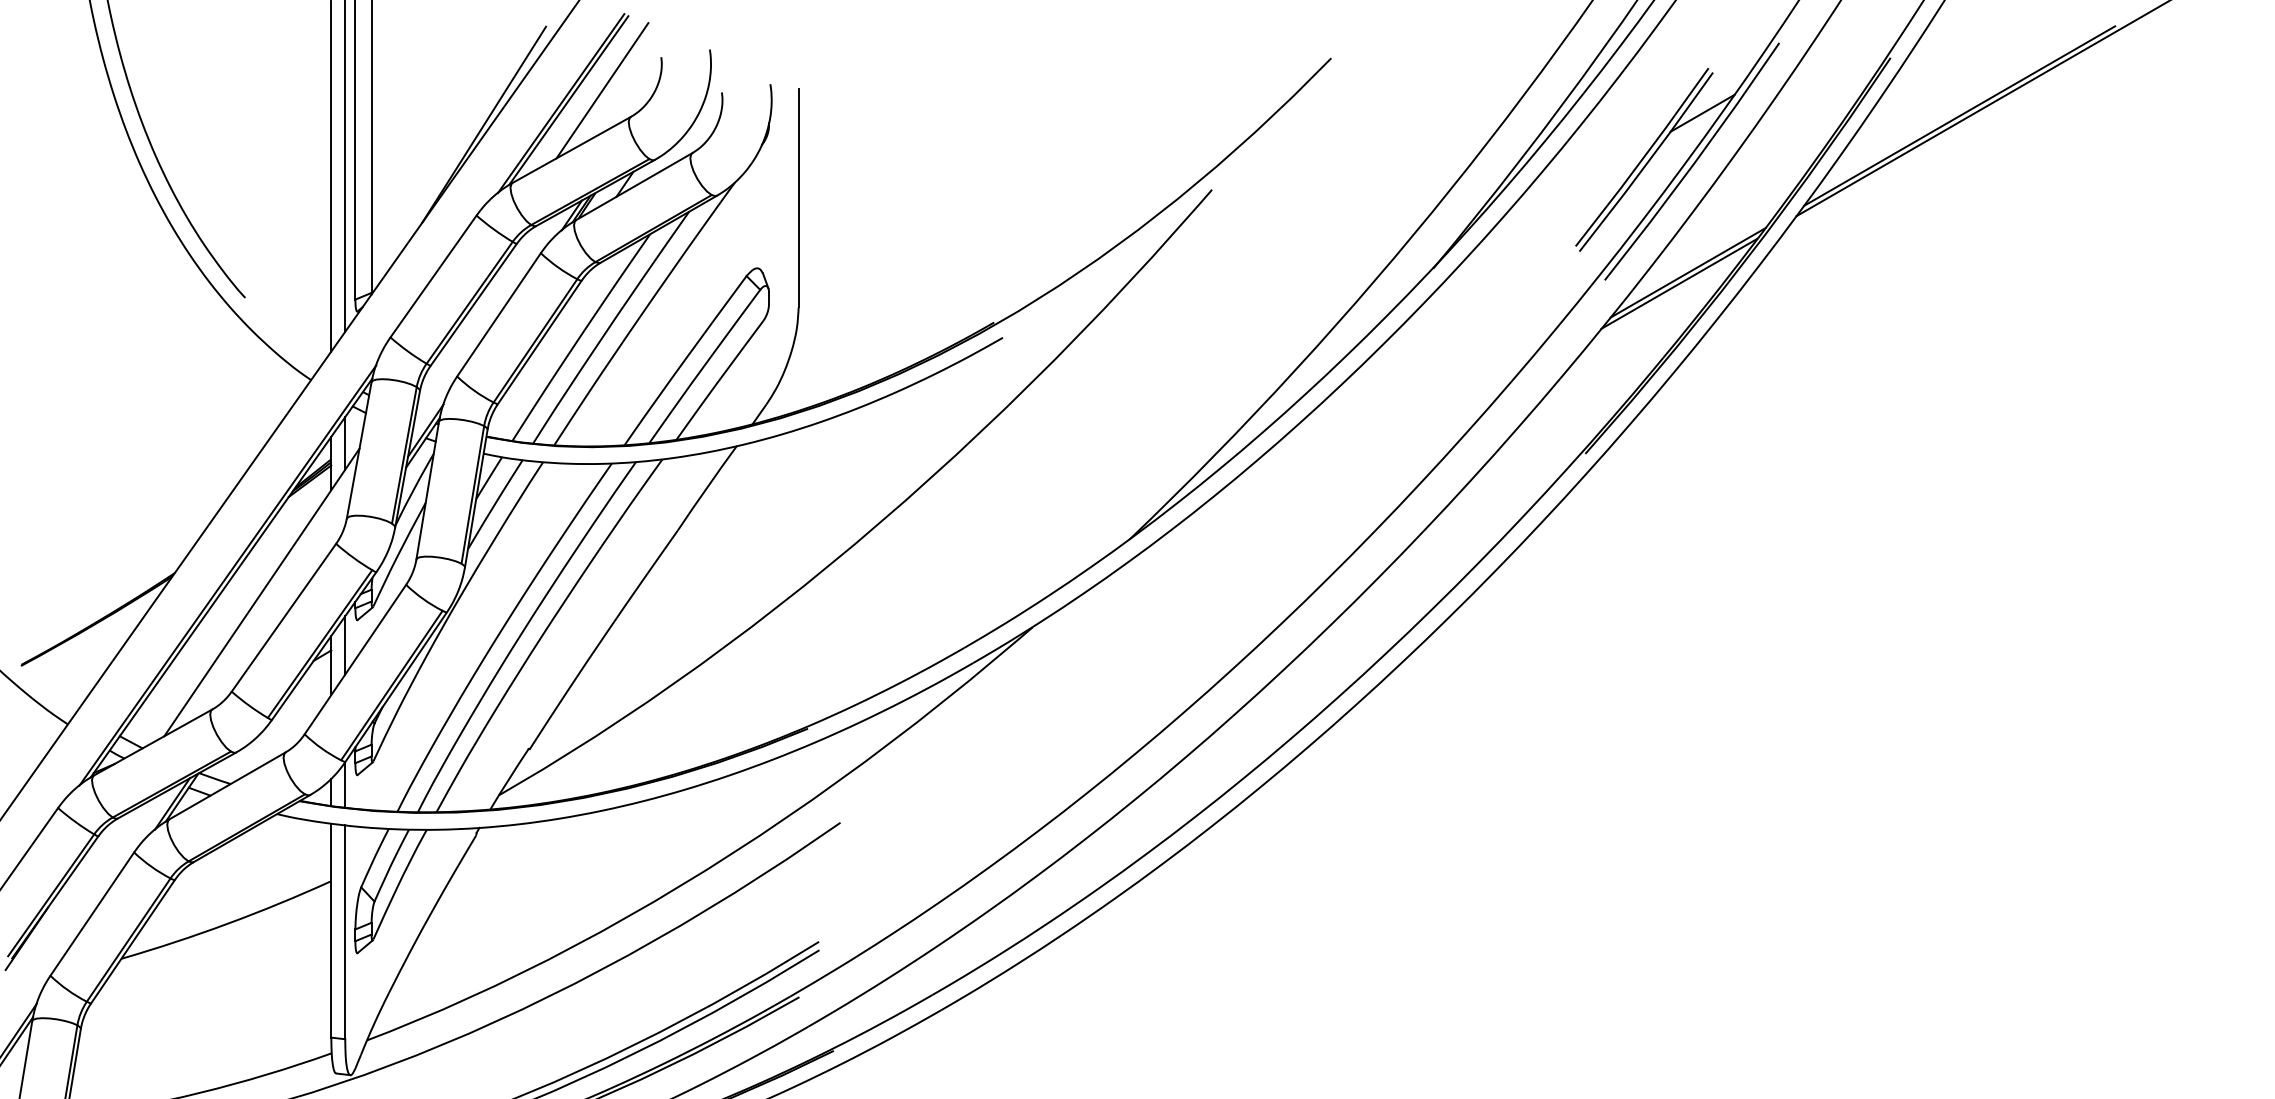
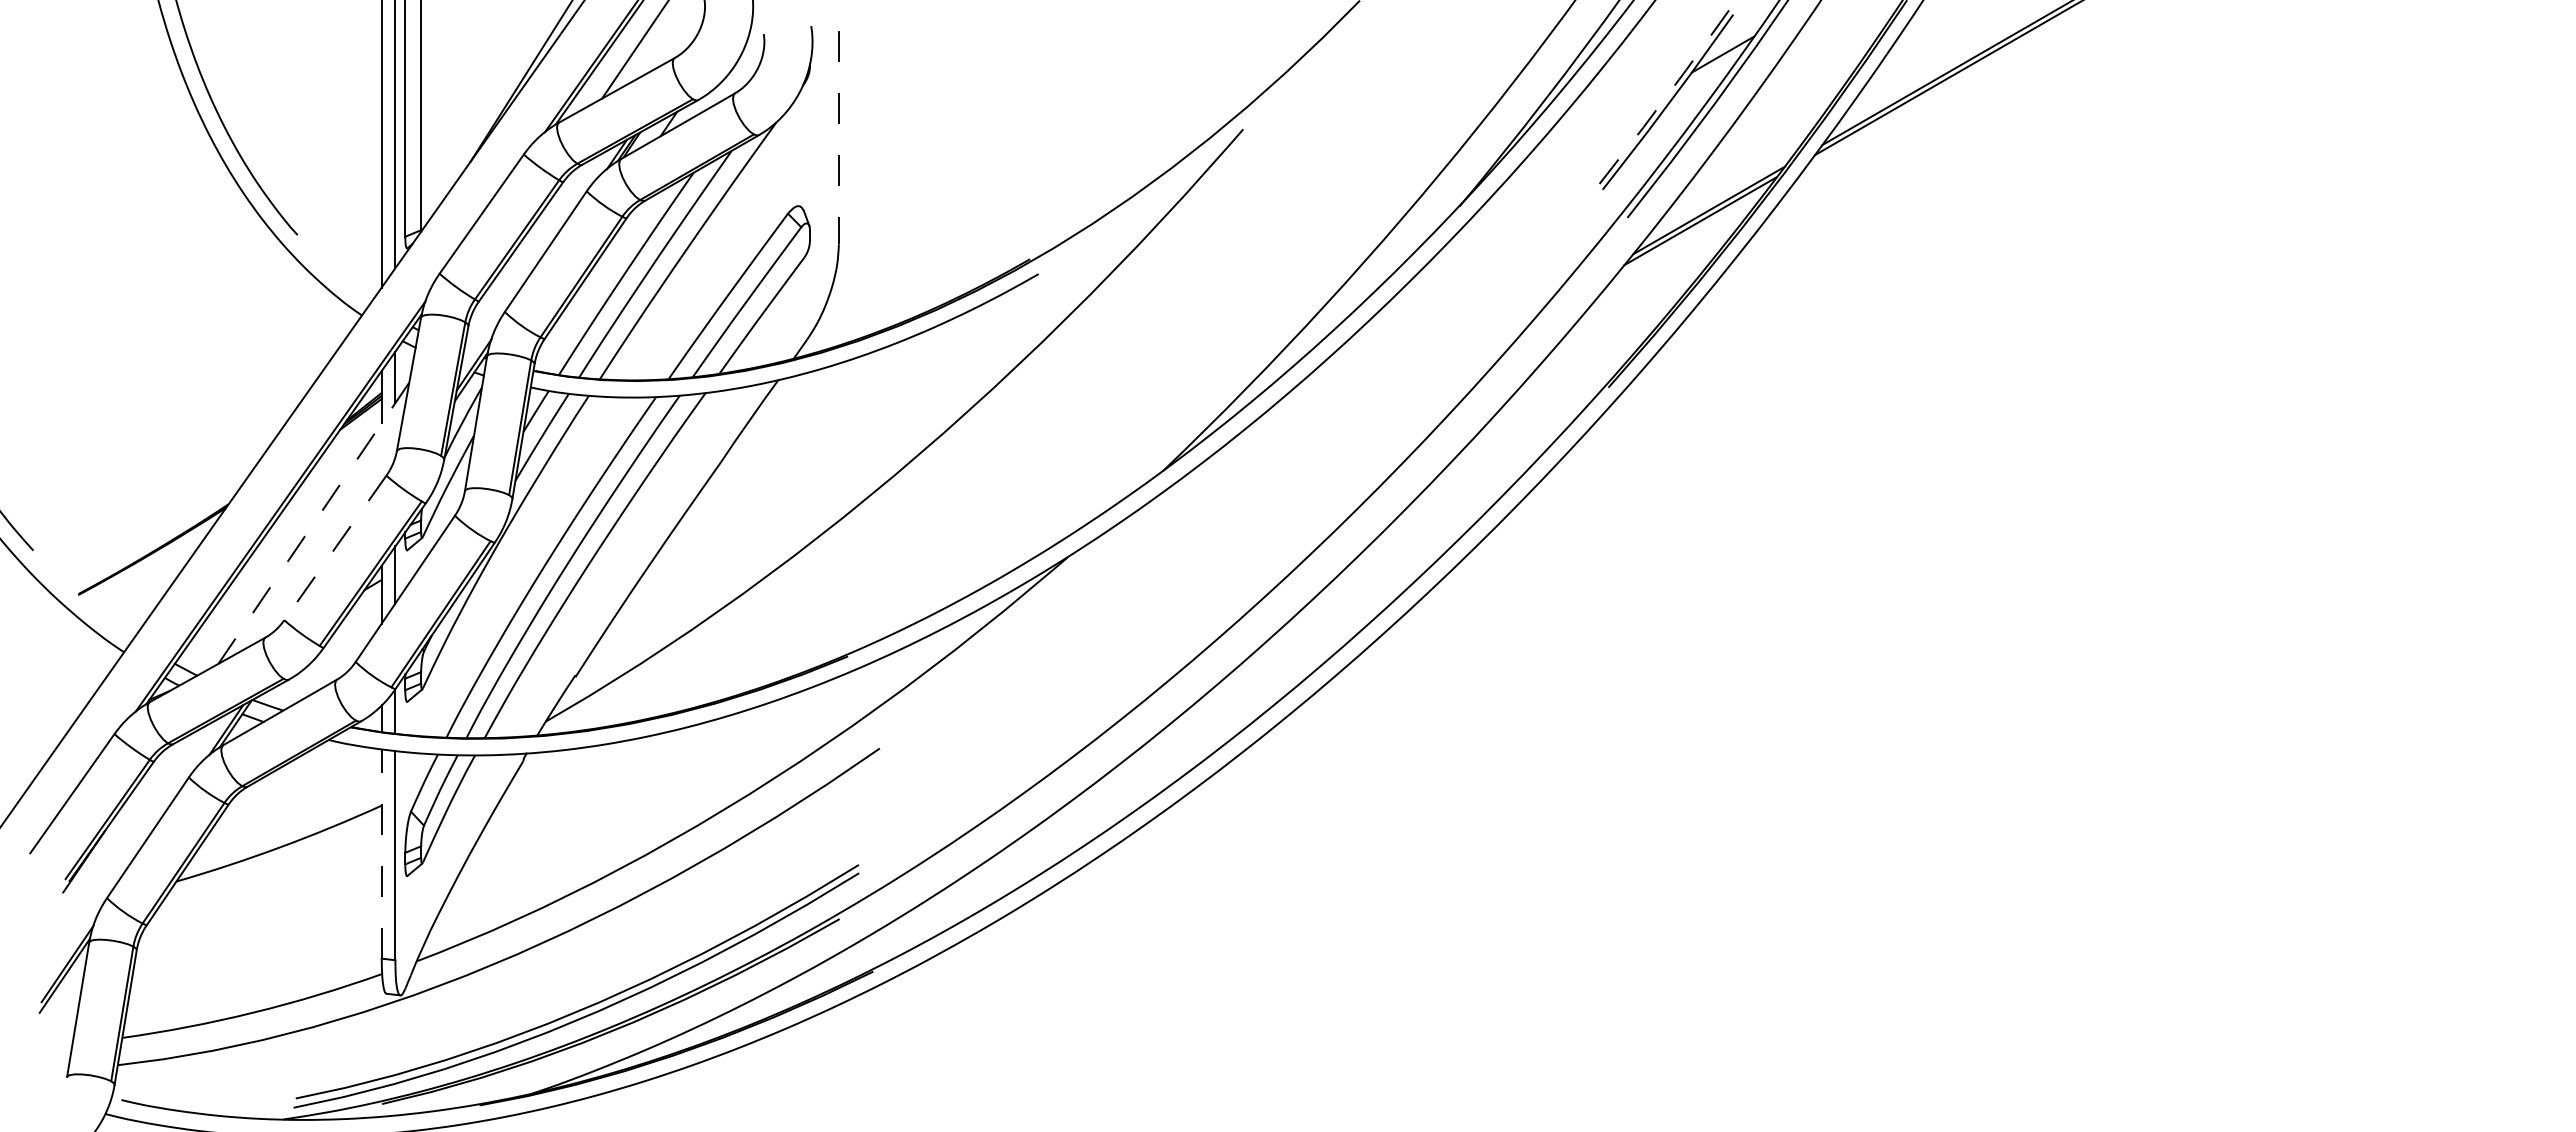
line: (1642, 159) -> (1664, 99), solid -> dashed
line: (798, 198) -> (838, 137), solid -> dashed
line: (261, 592) -> (313, 523), solid -> dashed
line: (284, 618) -> (335, 548), solid -> dashed
line: (331, 930) -> (381, 853), solid -> dashed

